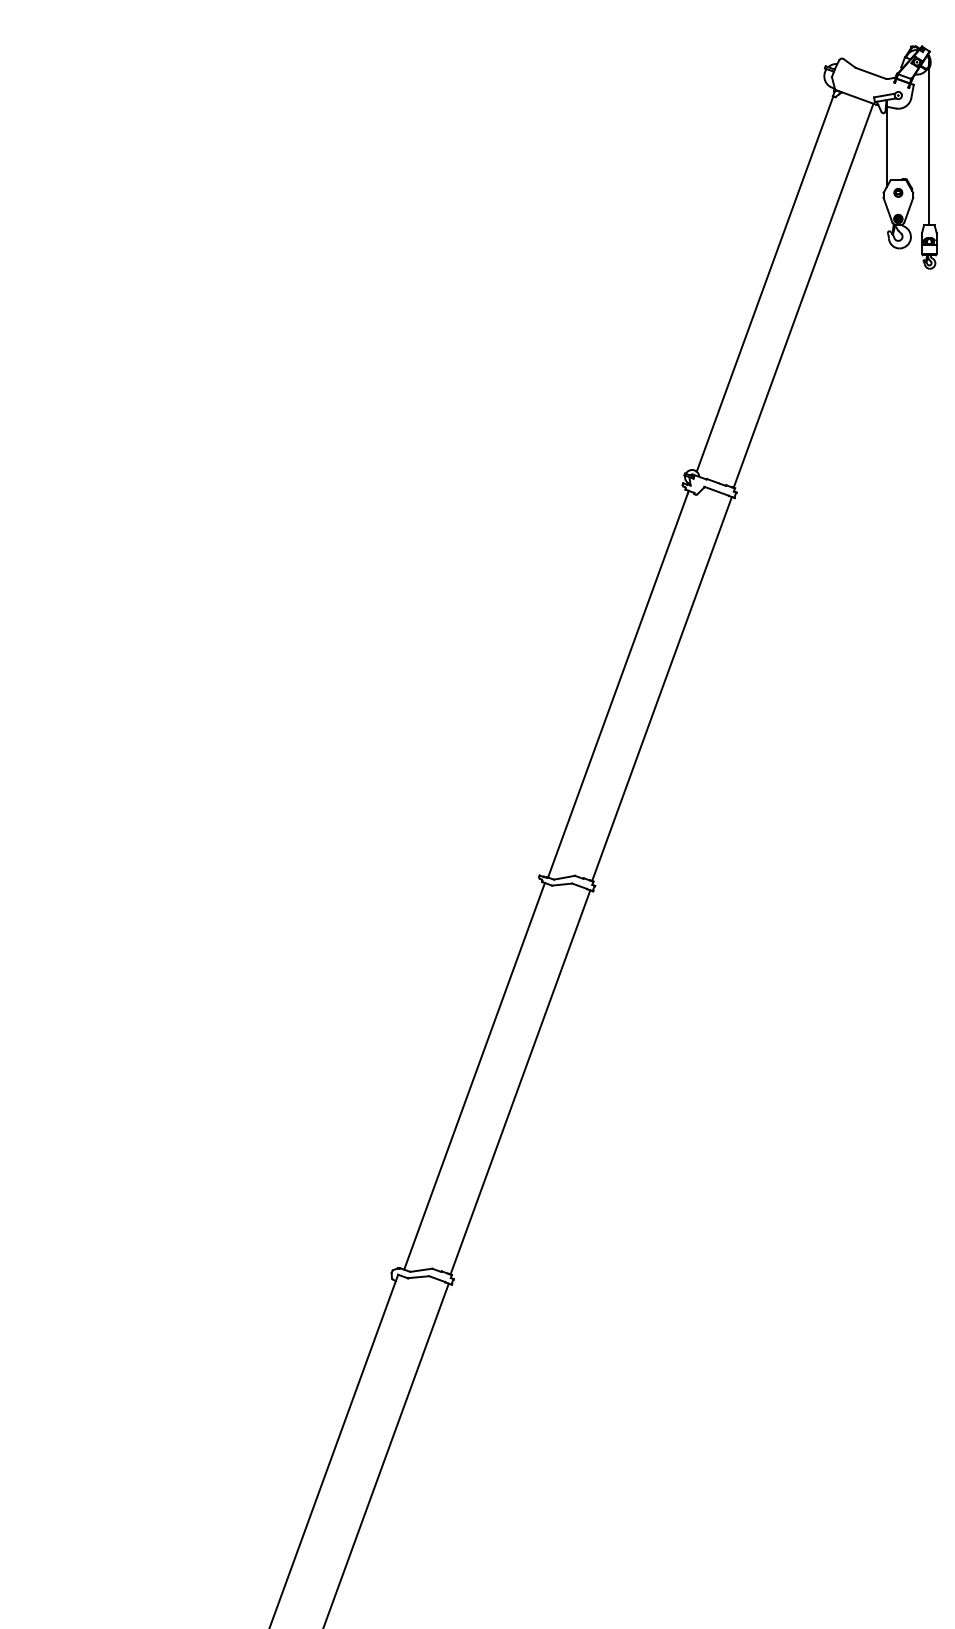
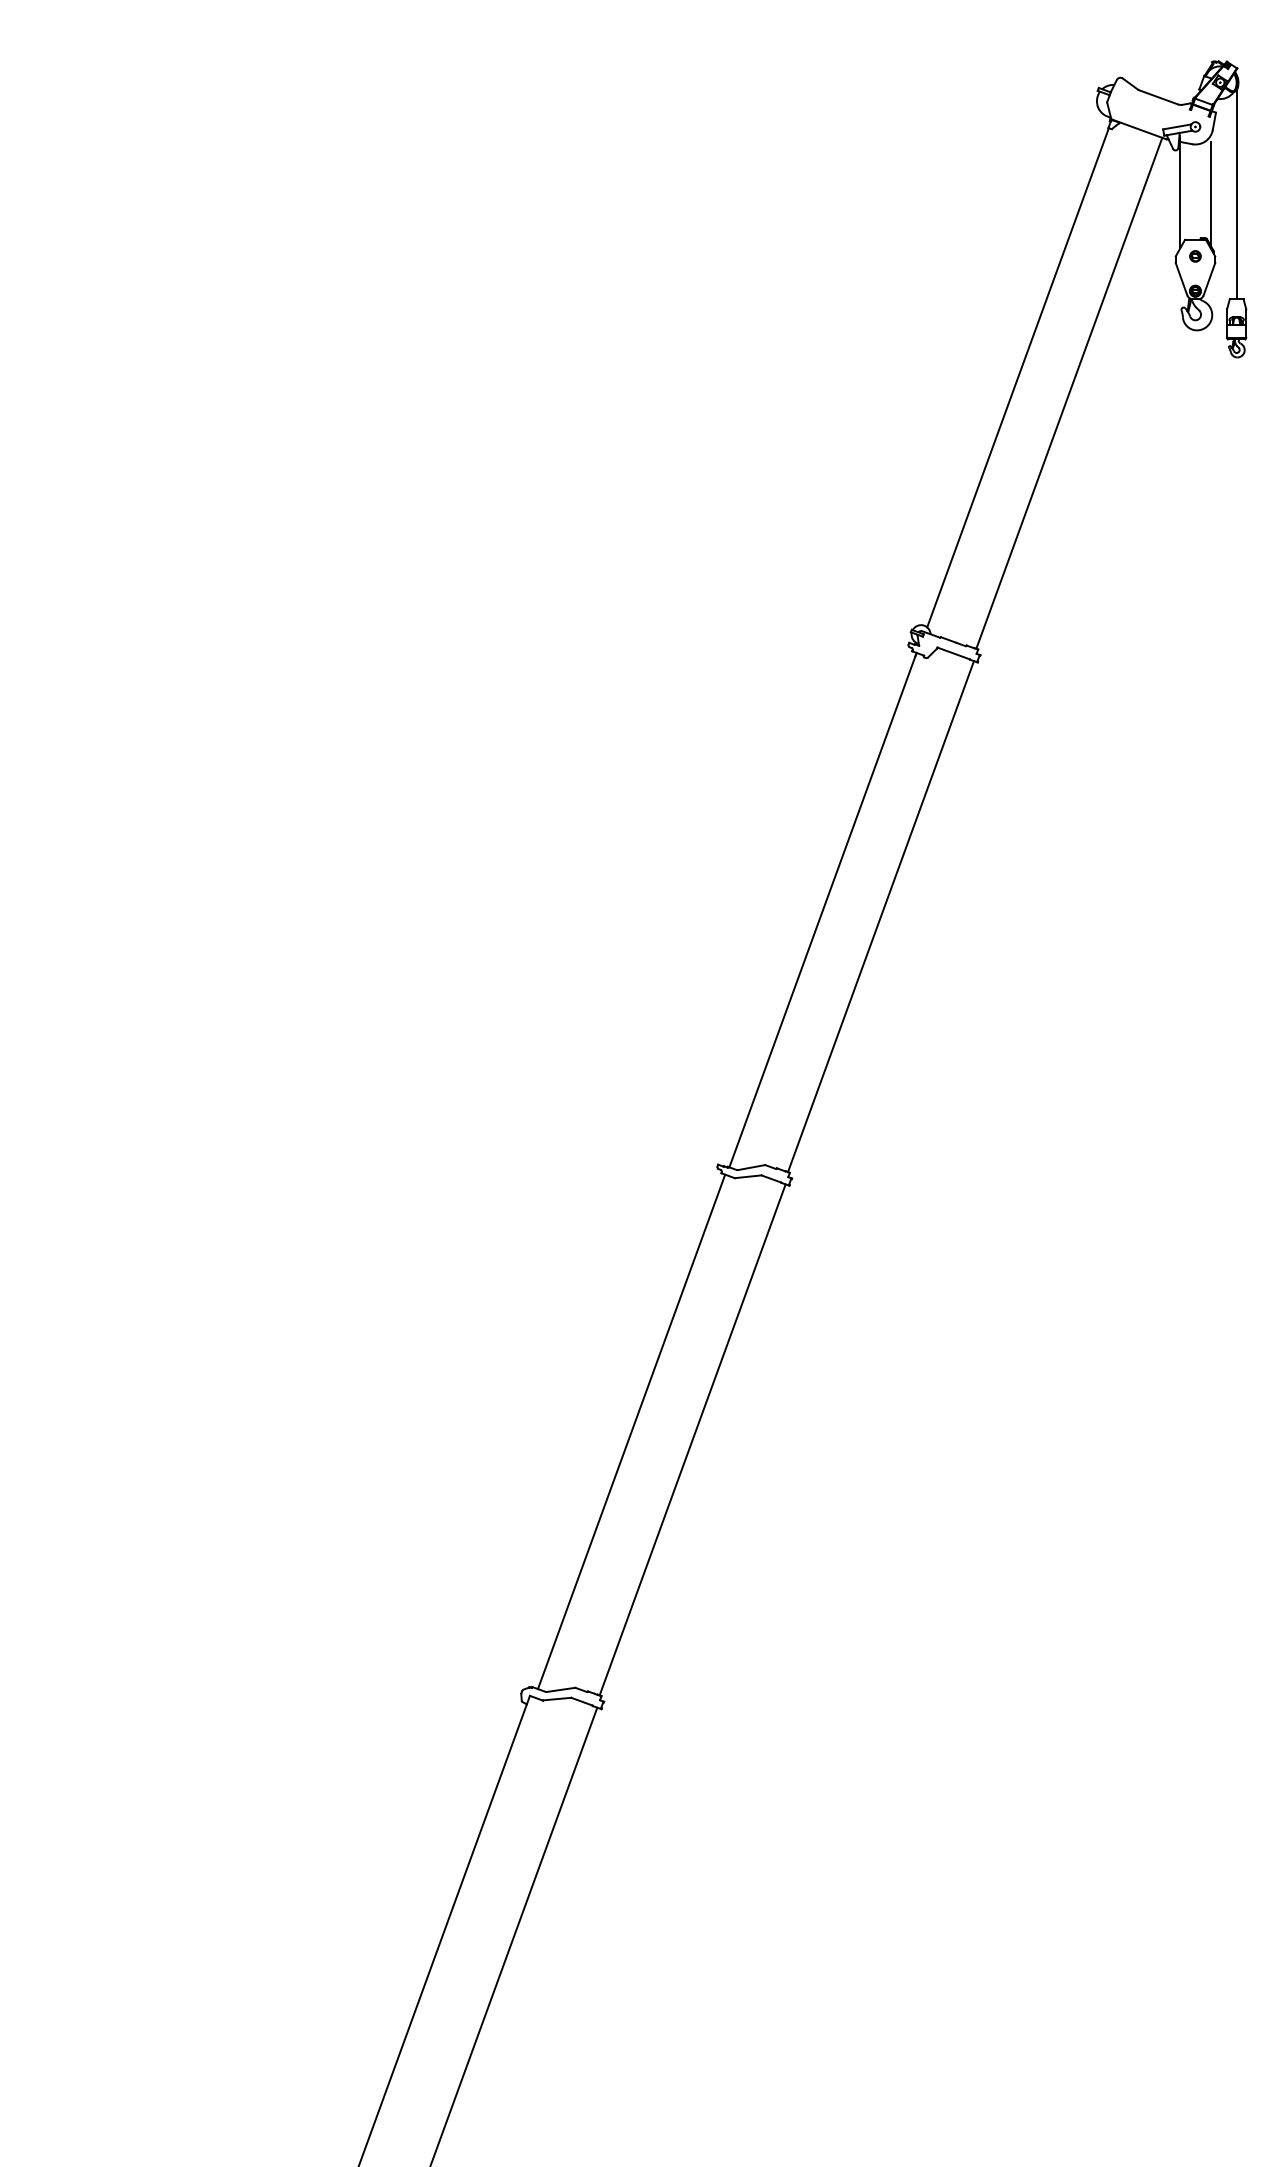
line: (909, 146) -> (1210, 194), added

